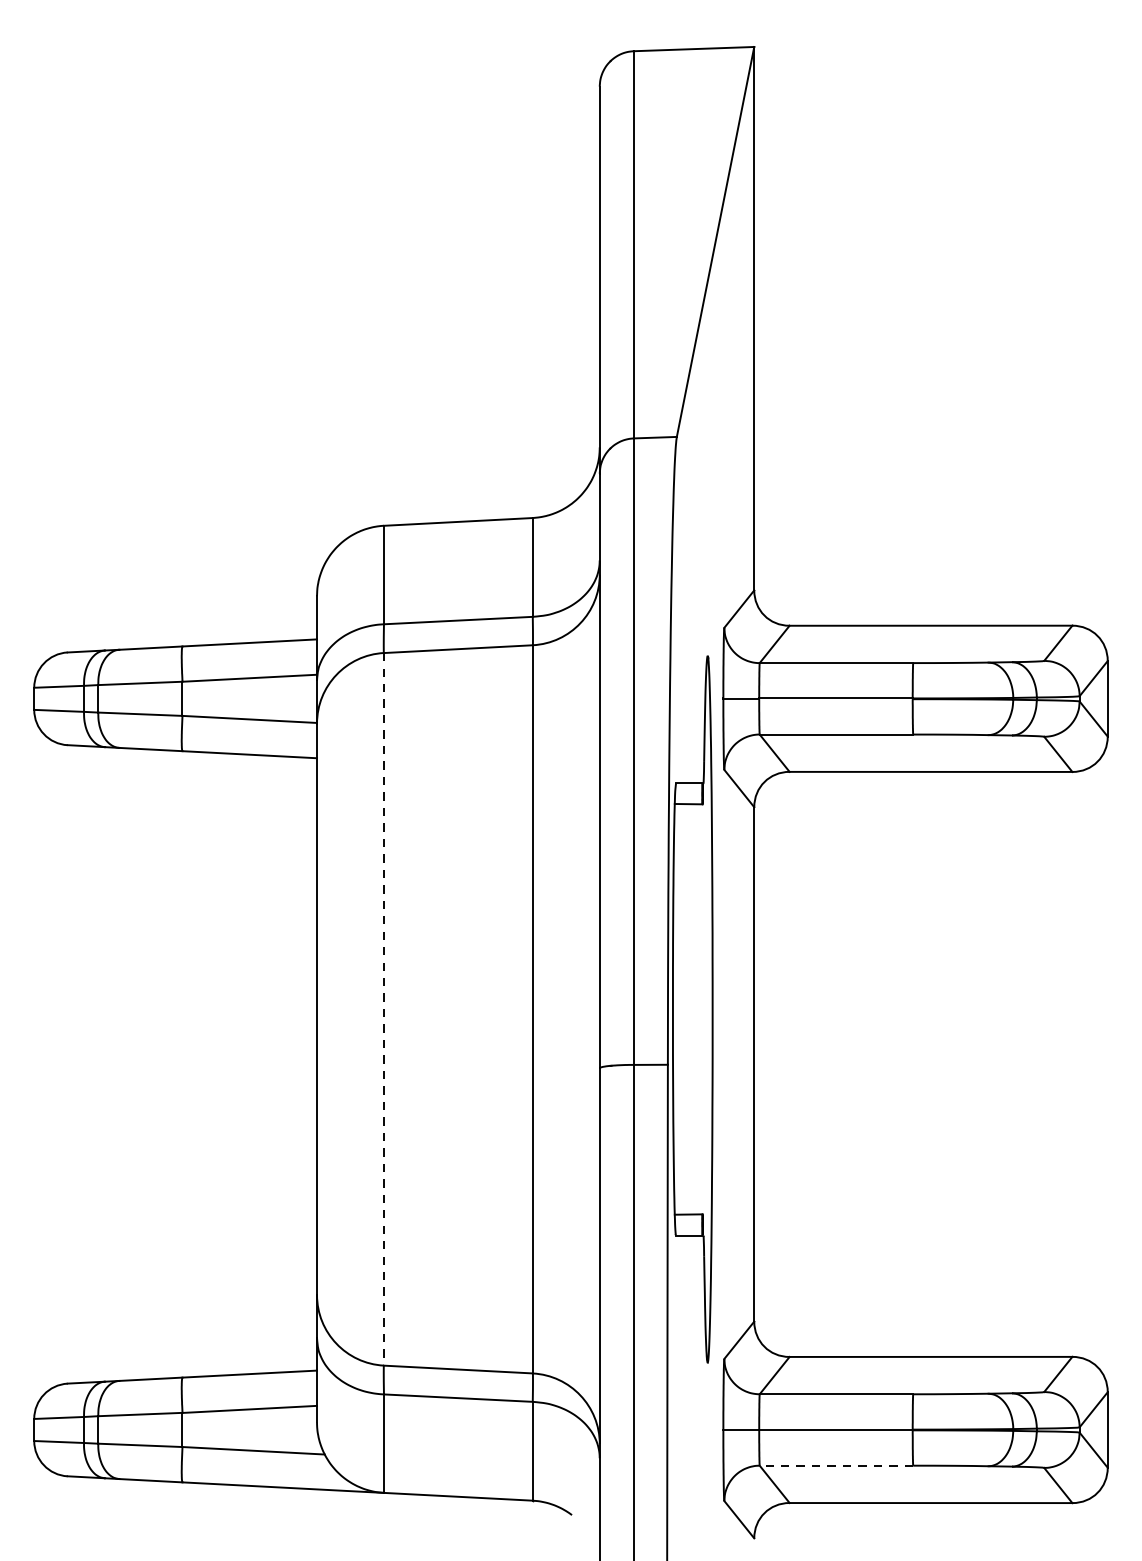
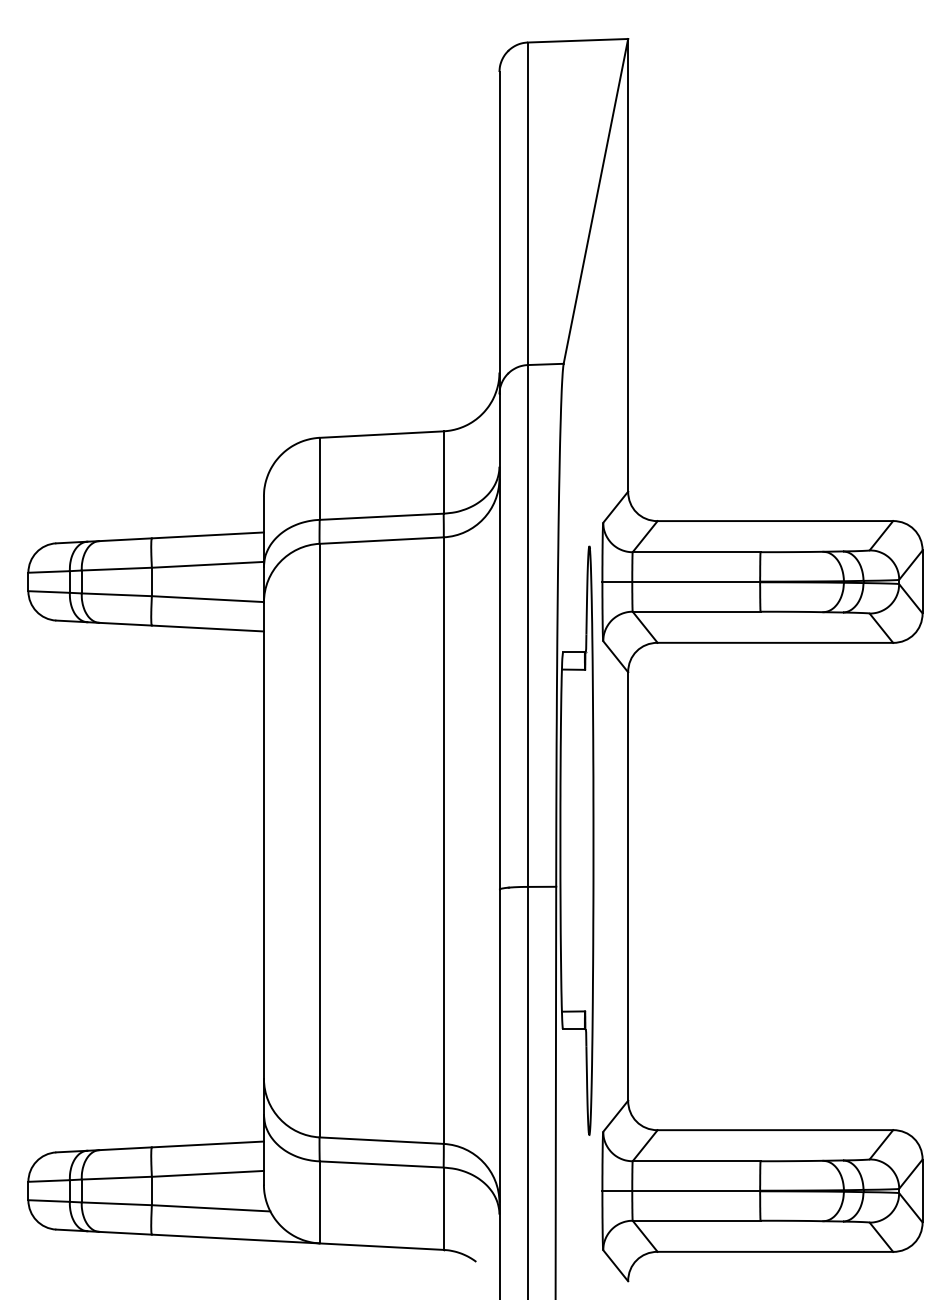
line: (383, 1009) -> (319, 840), dashed -> solid
line: (836, 1465) -> (696, 1220), dashed -> solid

